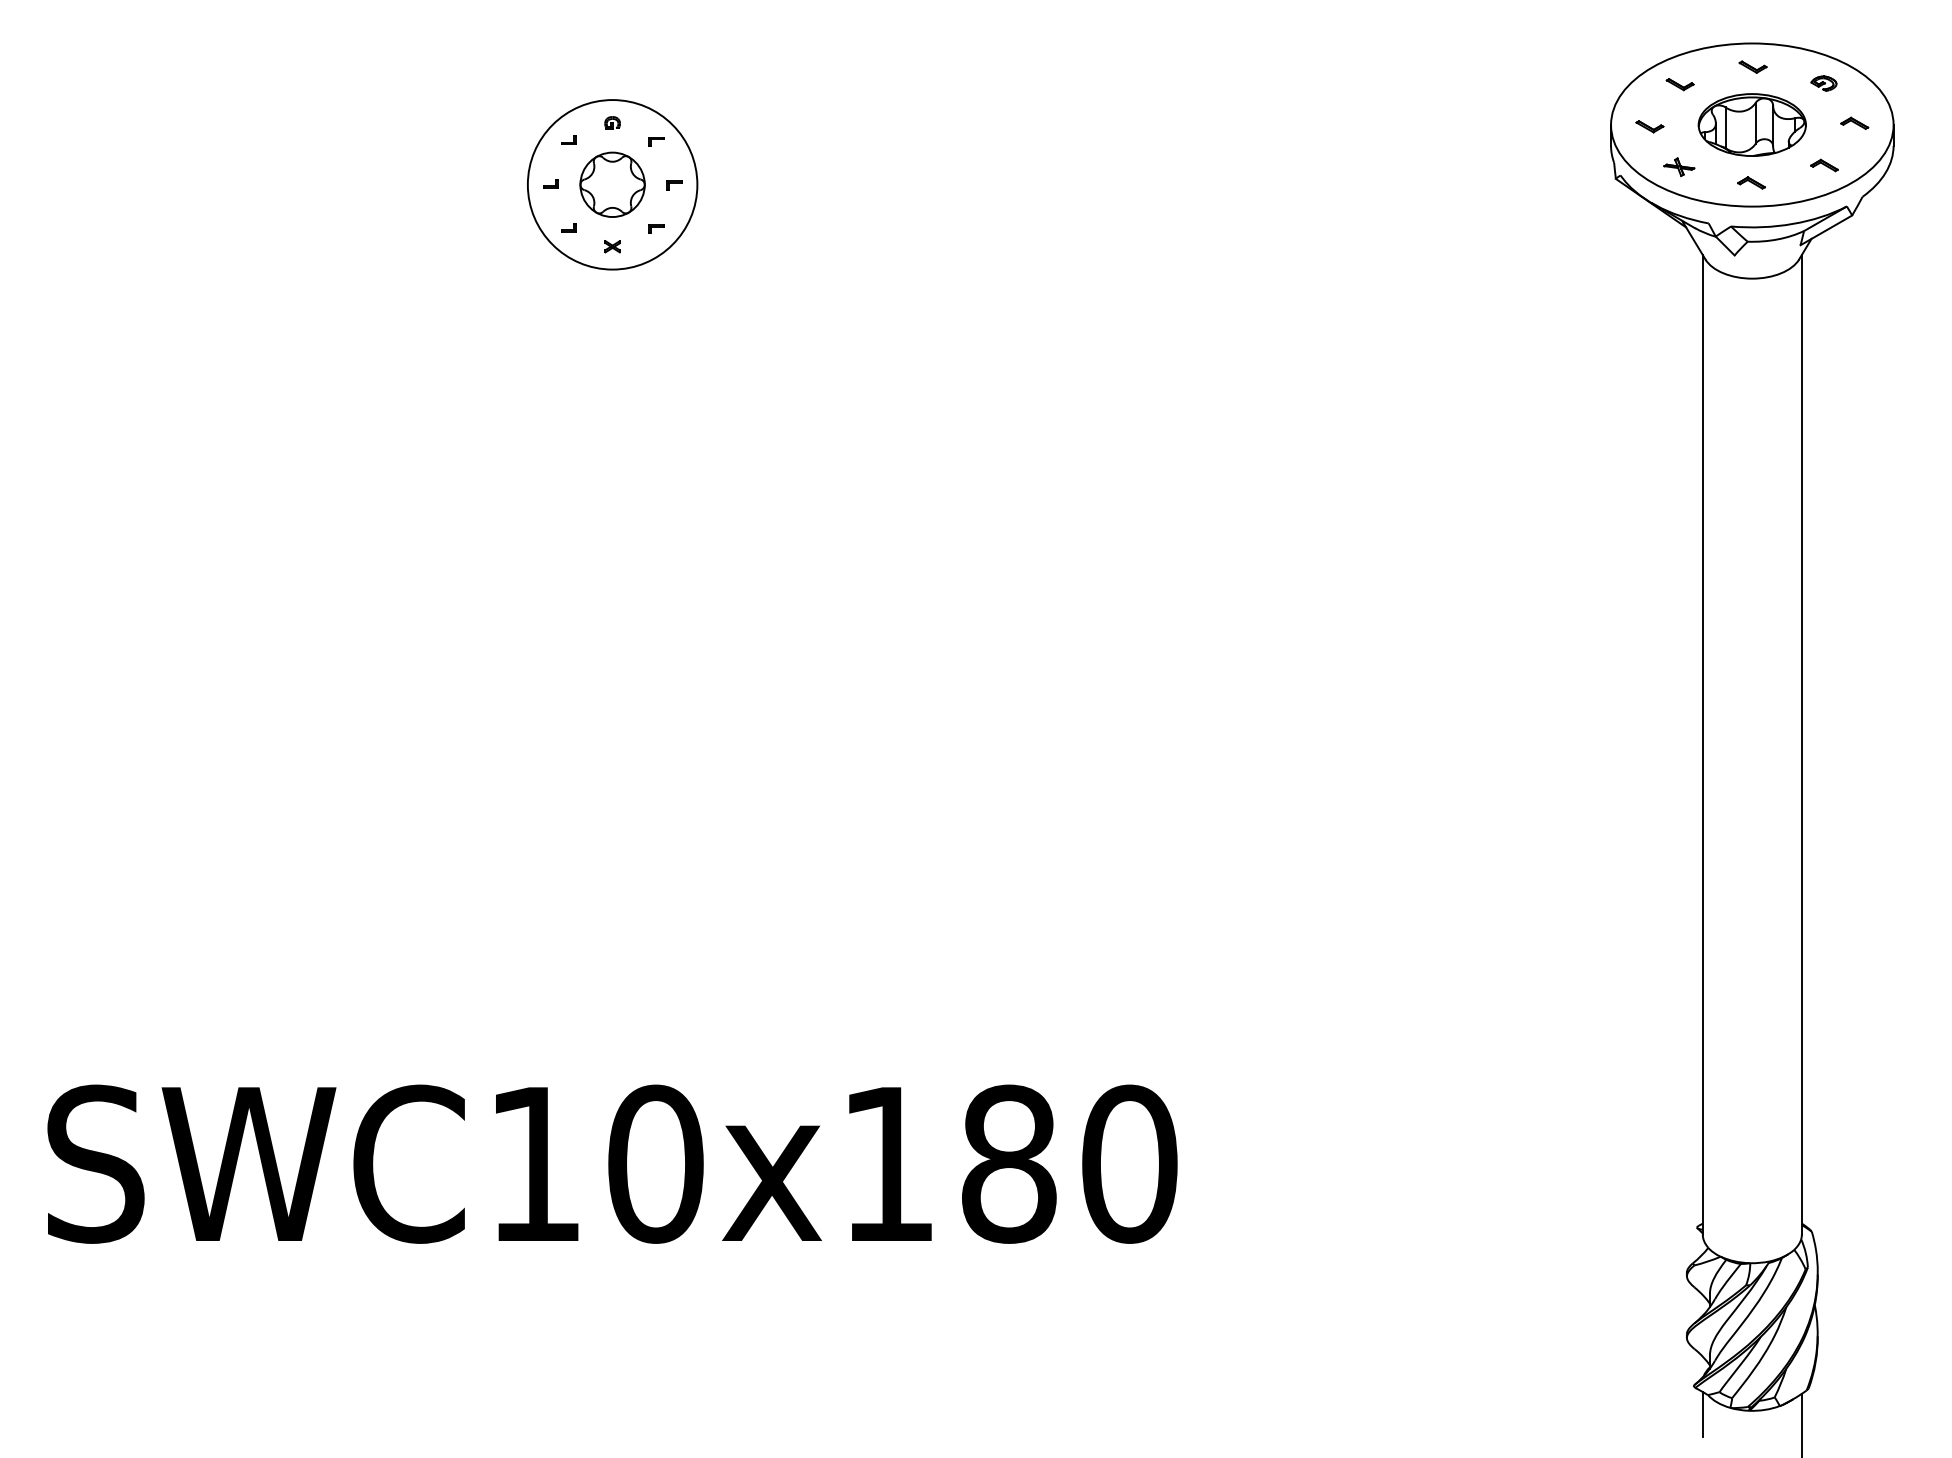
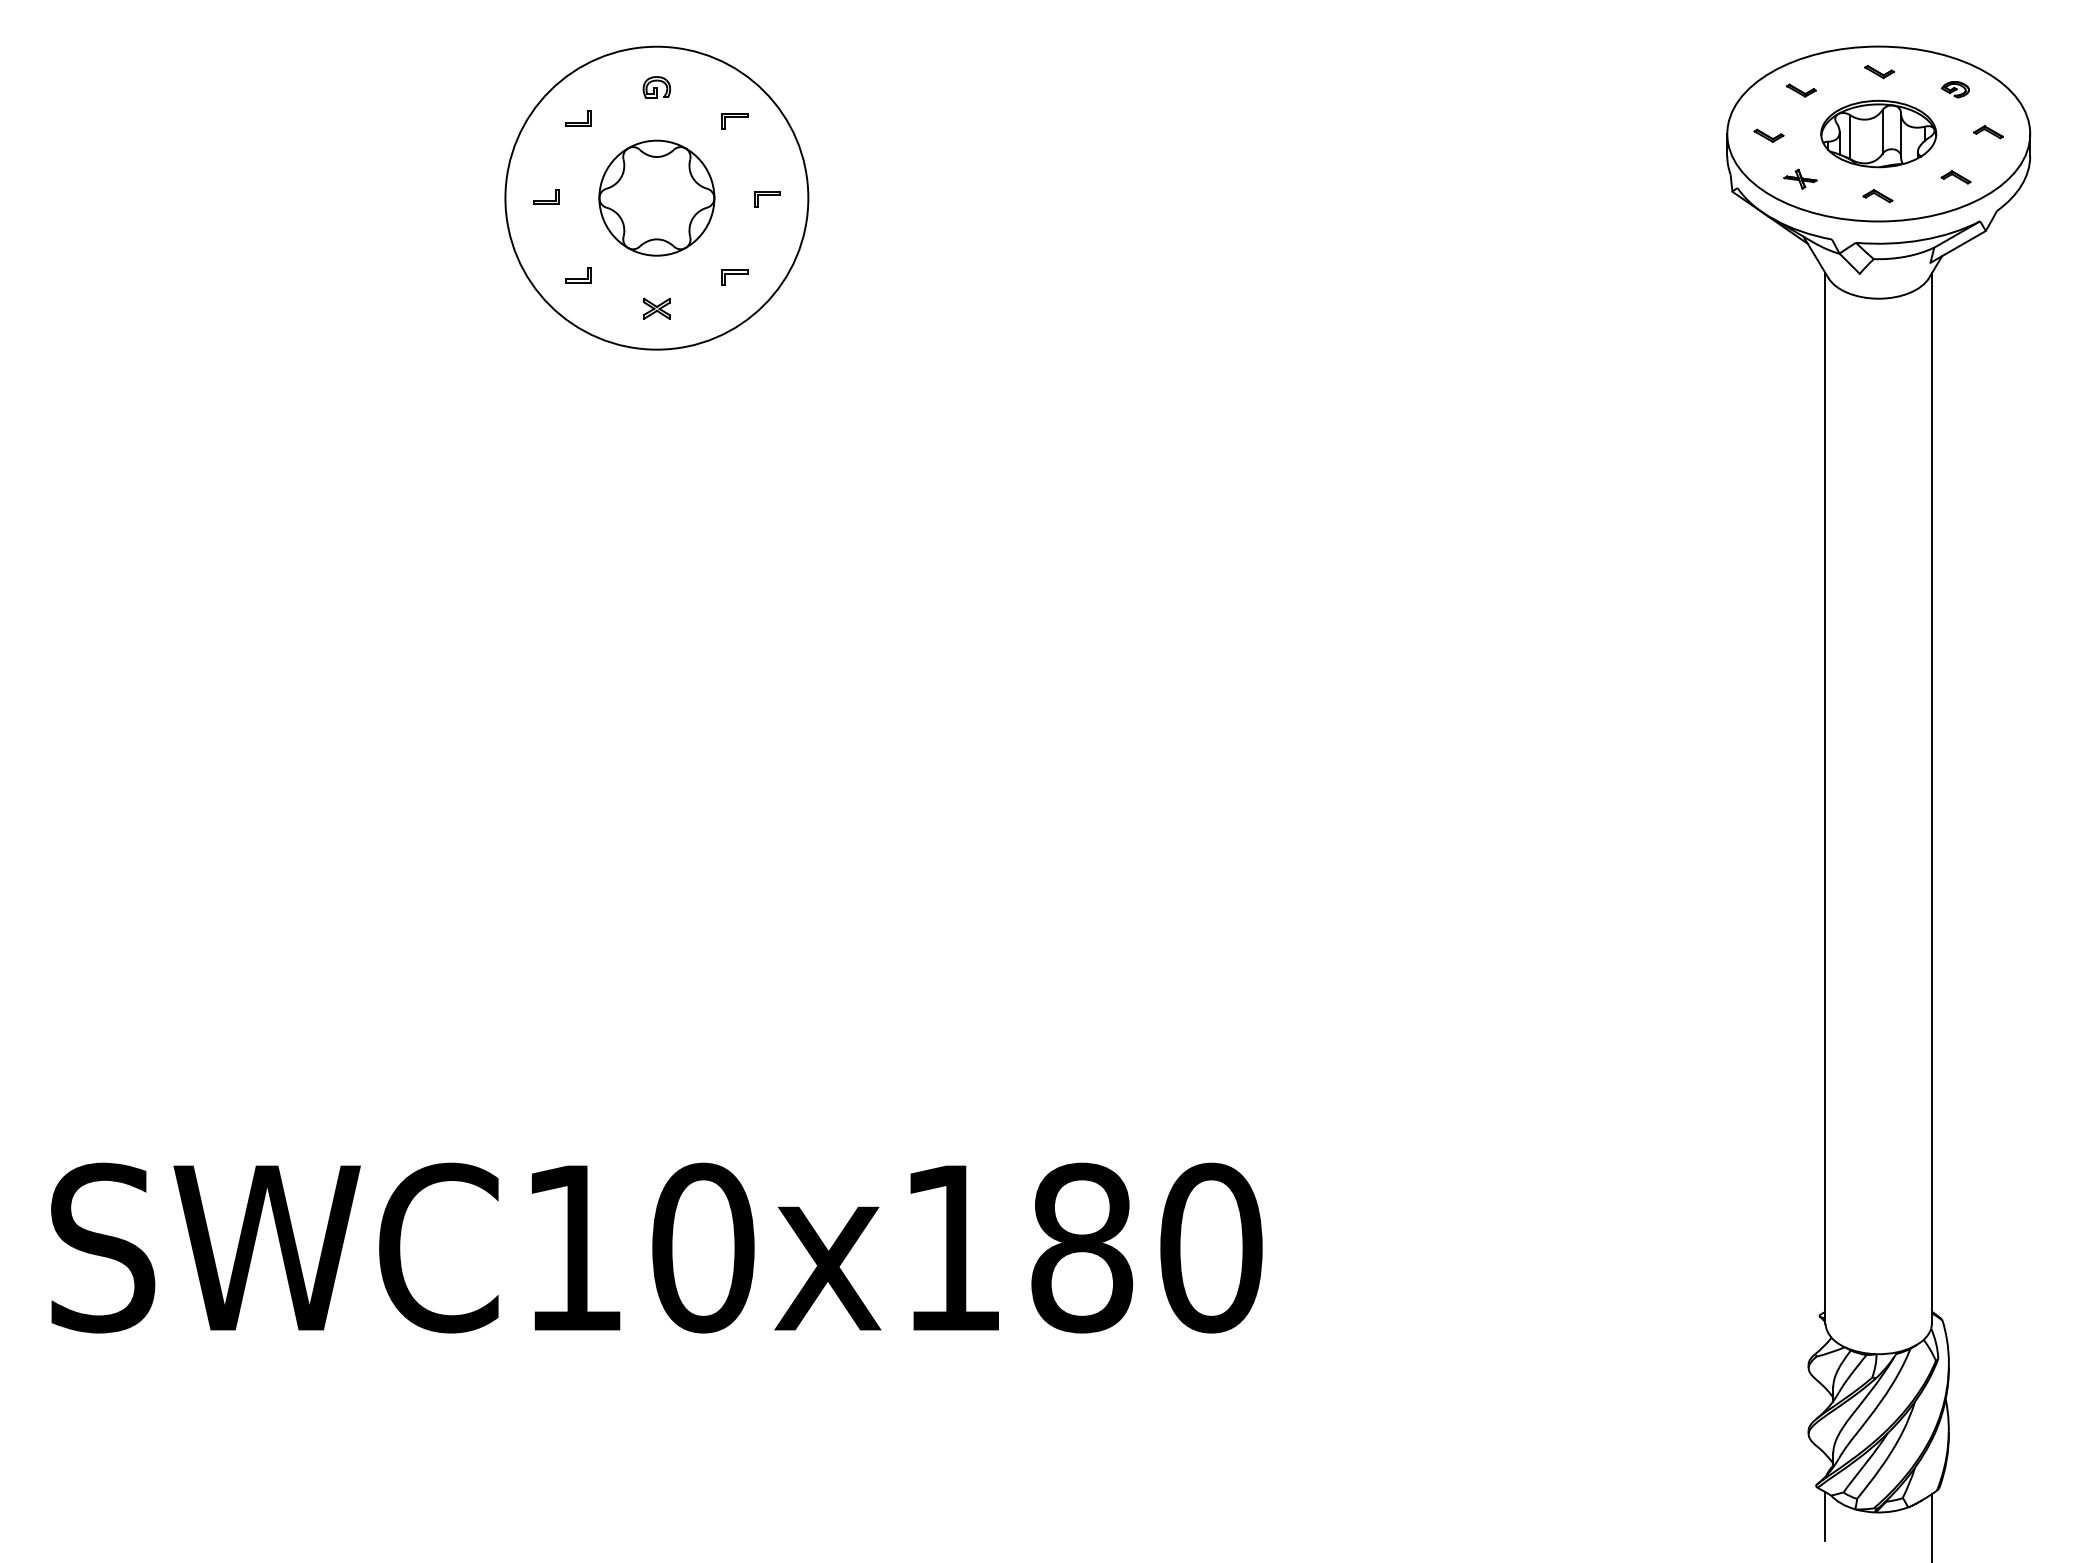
part: (612, 184) -> (656, 197), size x1.67

